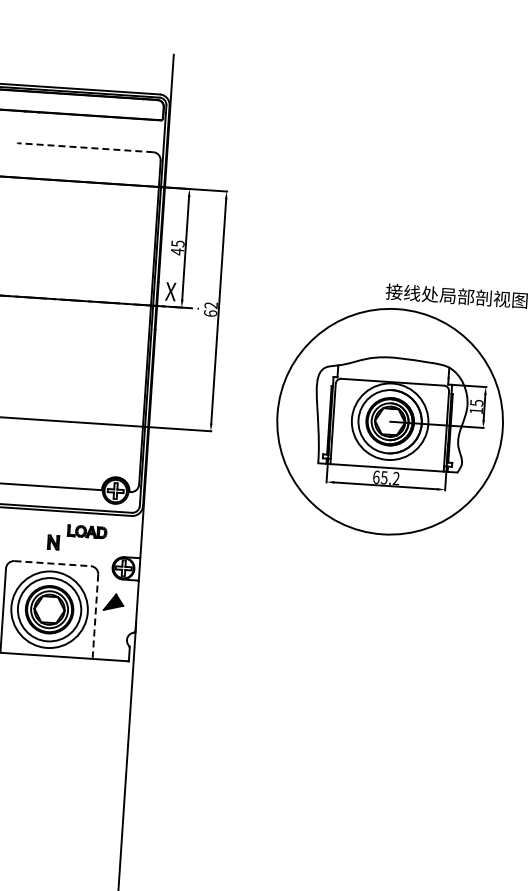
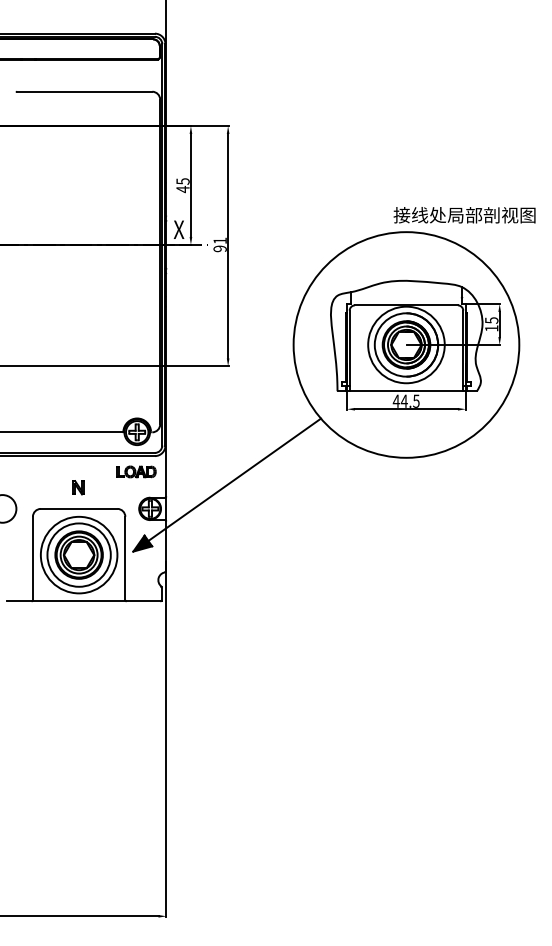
line: (85, 147) -> (84, 91), dashed -> solid
text: (210, 309) -> (219, 244), 62 -> 91
text: (385, 477) -> (405, 400), 65.2 -> 44.5
part: (87, 531) -> (136, 471), moved
line: (209, 544) -> (234, 479), added
line: (53, 563) -> (79, 508), dashed -> solid
line: (95, 616) -> (125, 558), dashed -> solid

